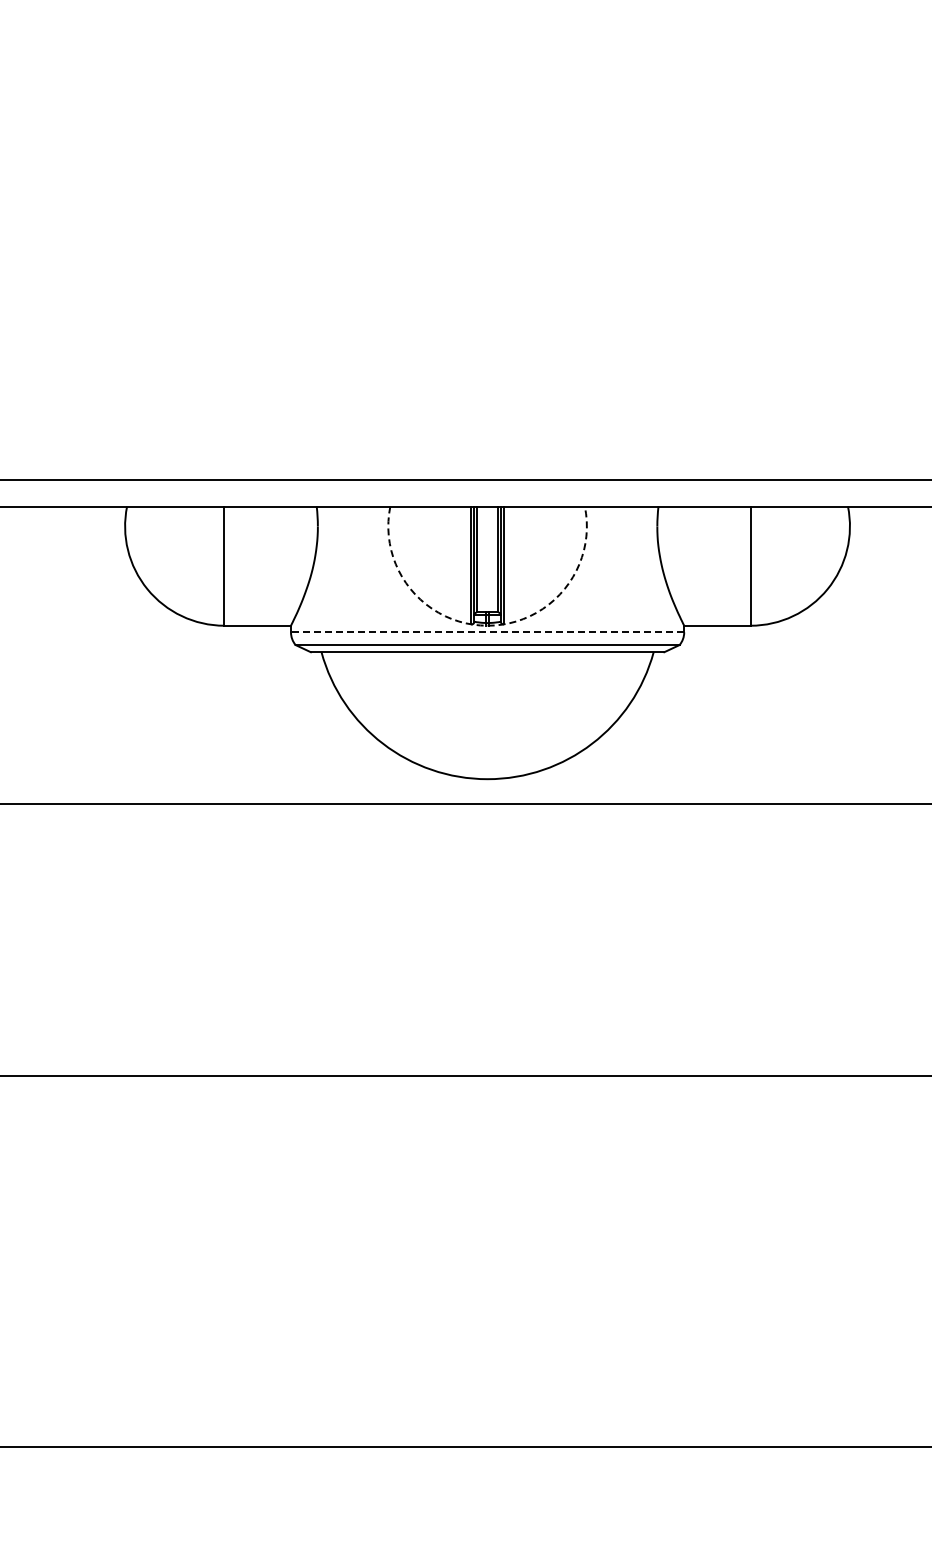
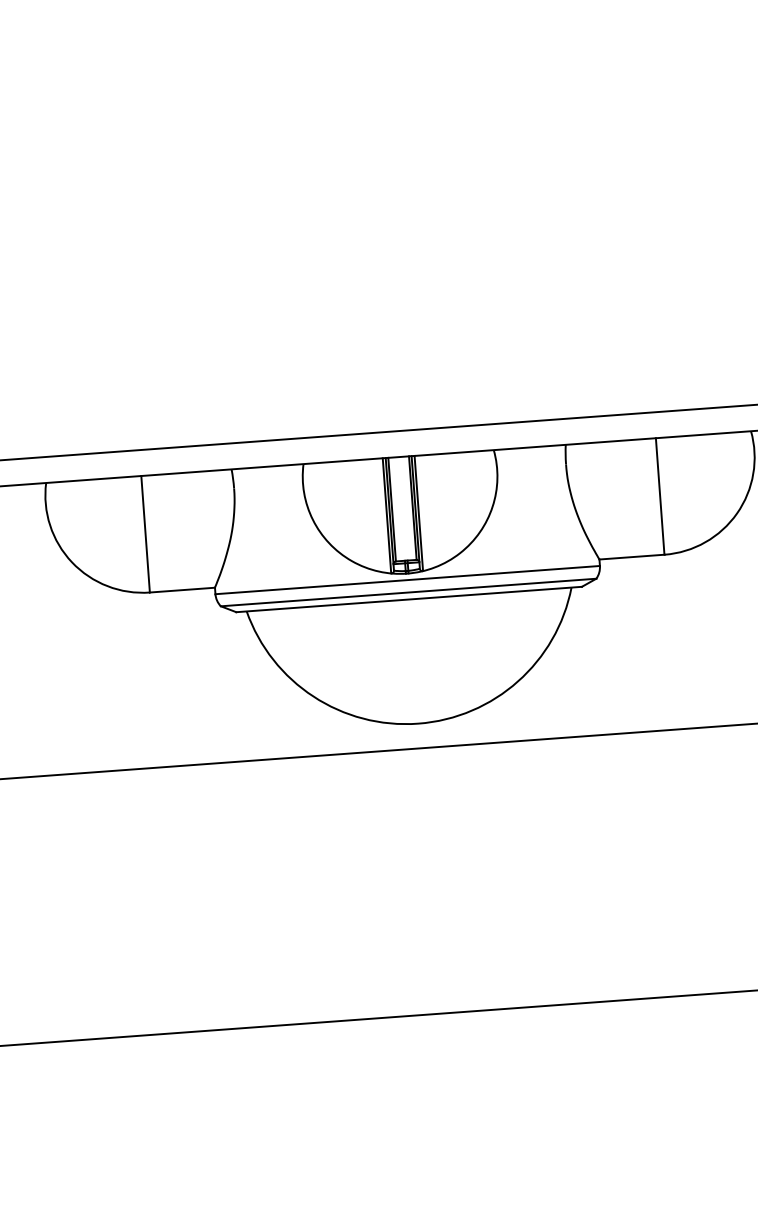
arc: (487, 625) -> (407, 573), dashed -> solid
line: (487, 632) -> (407, 580), dashed -> solid

